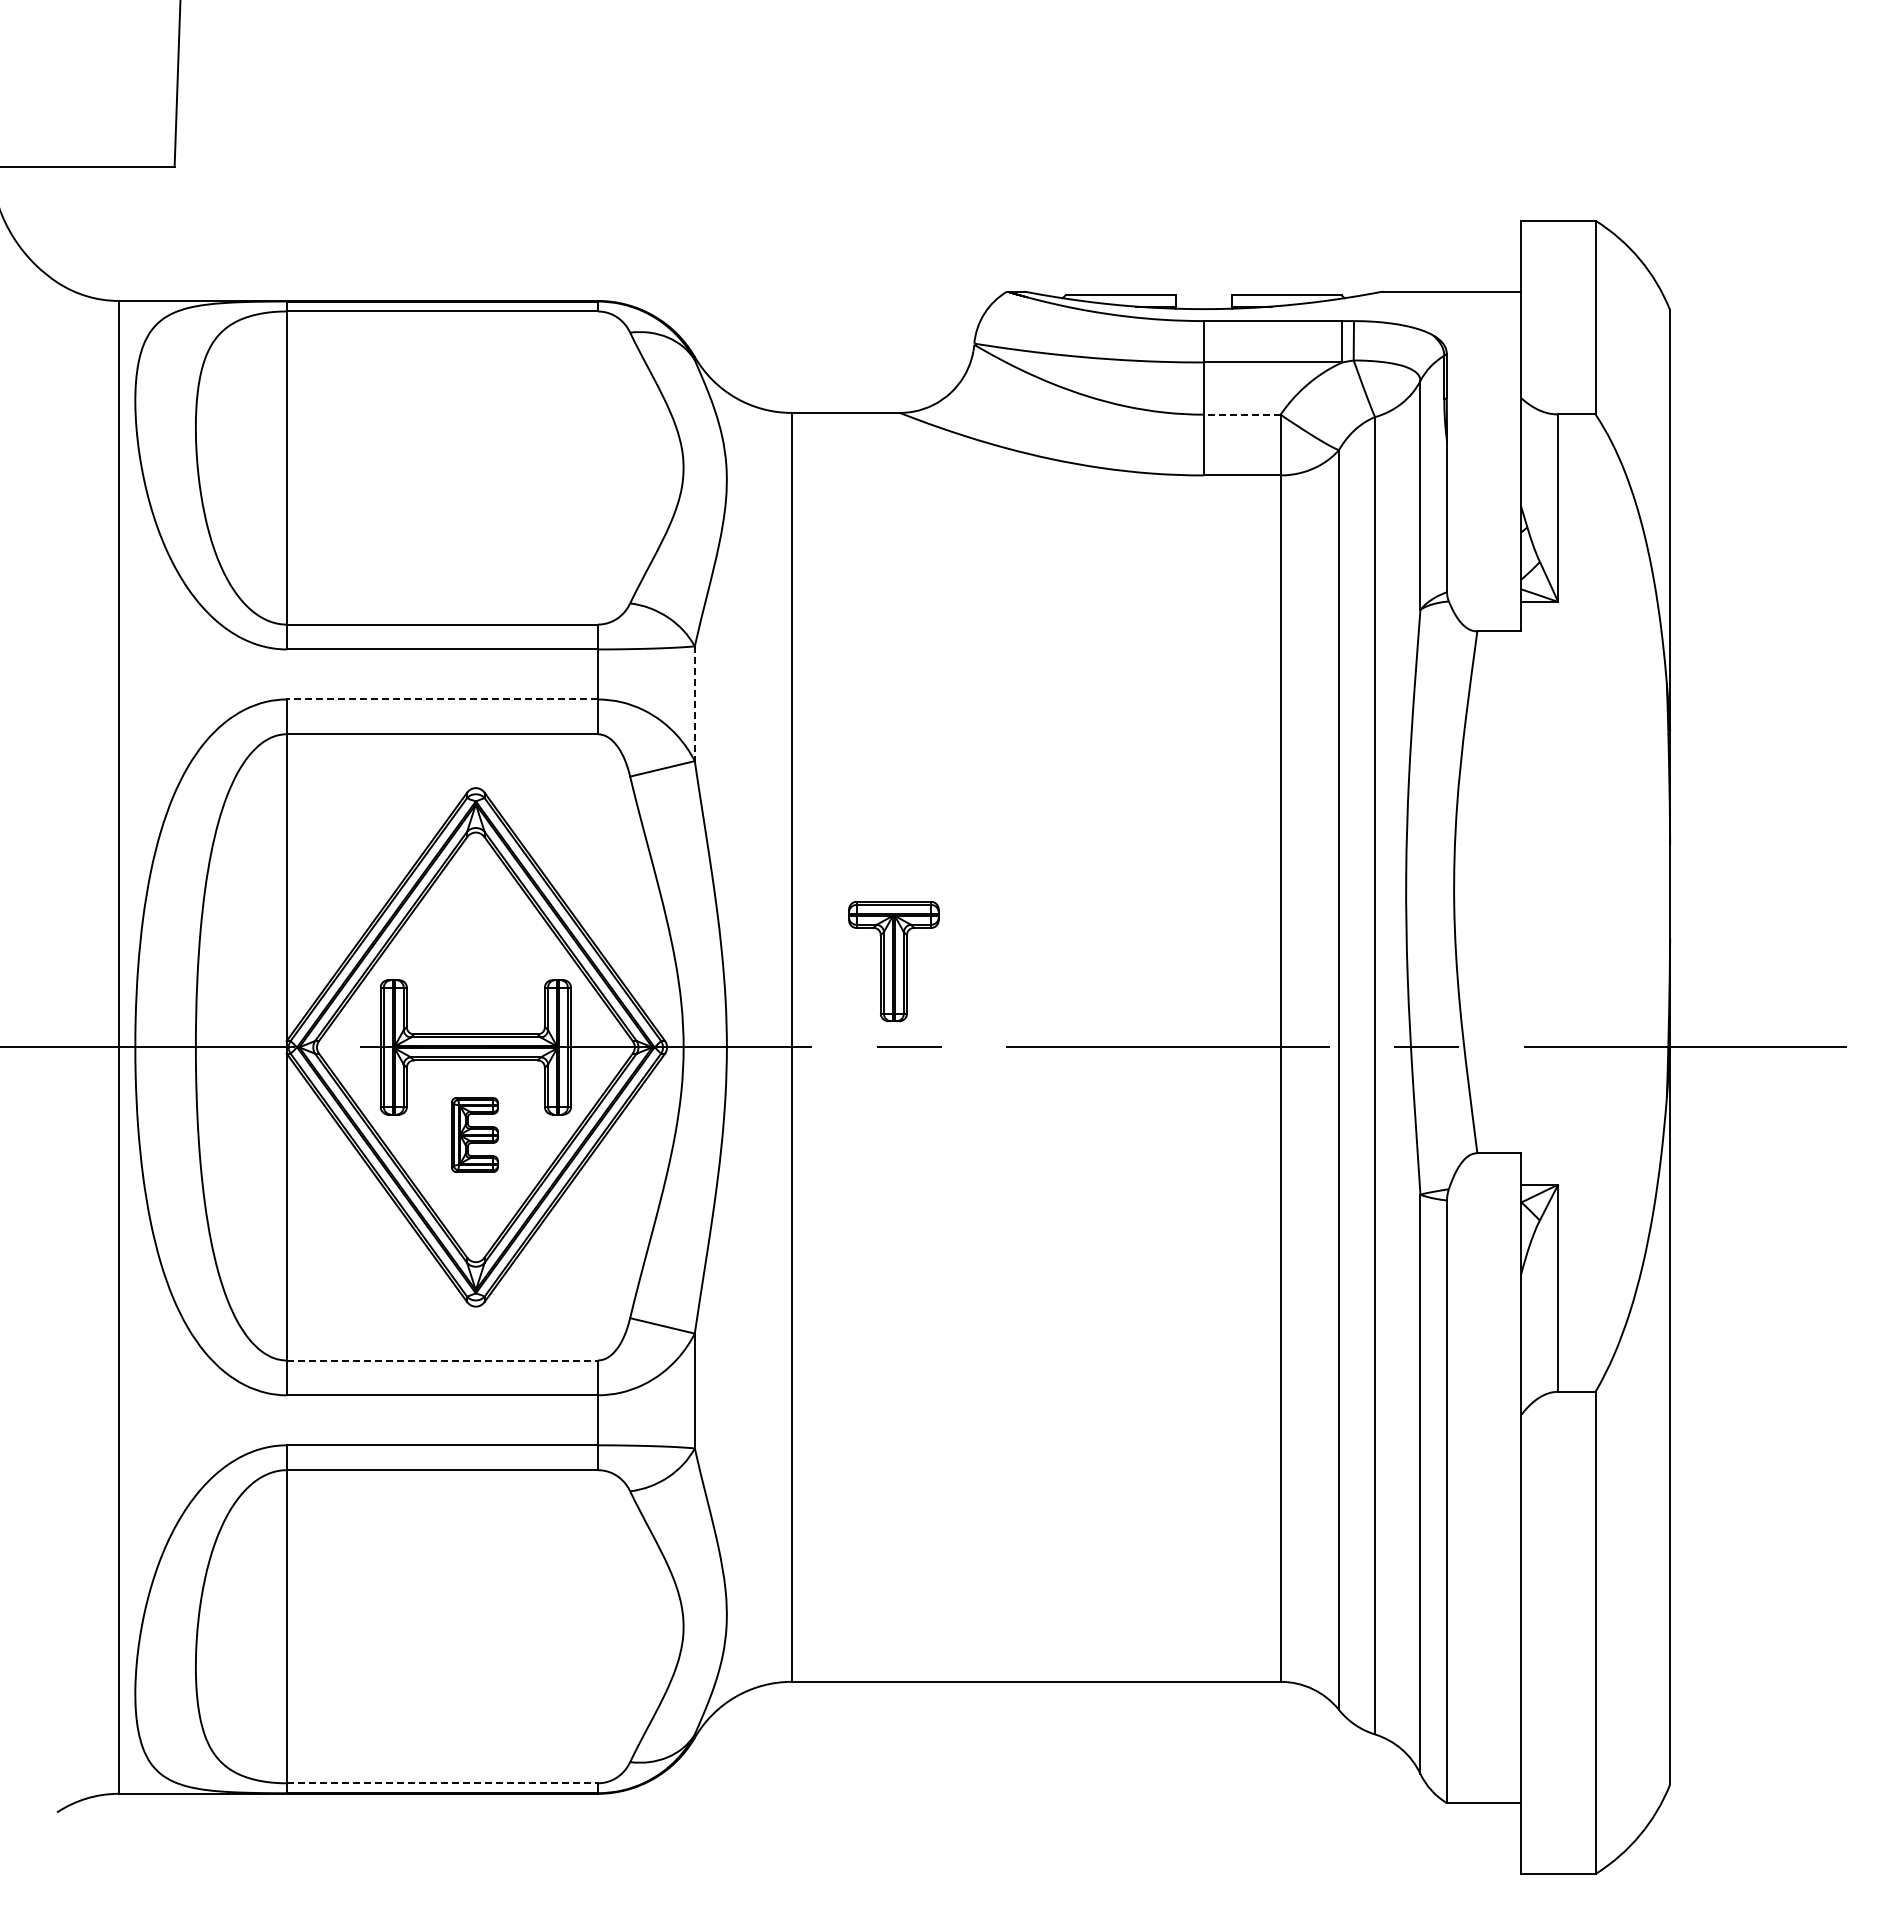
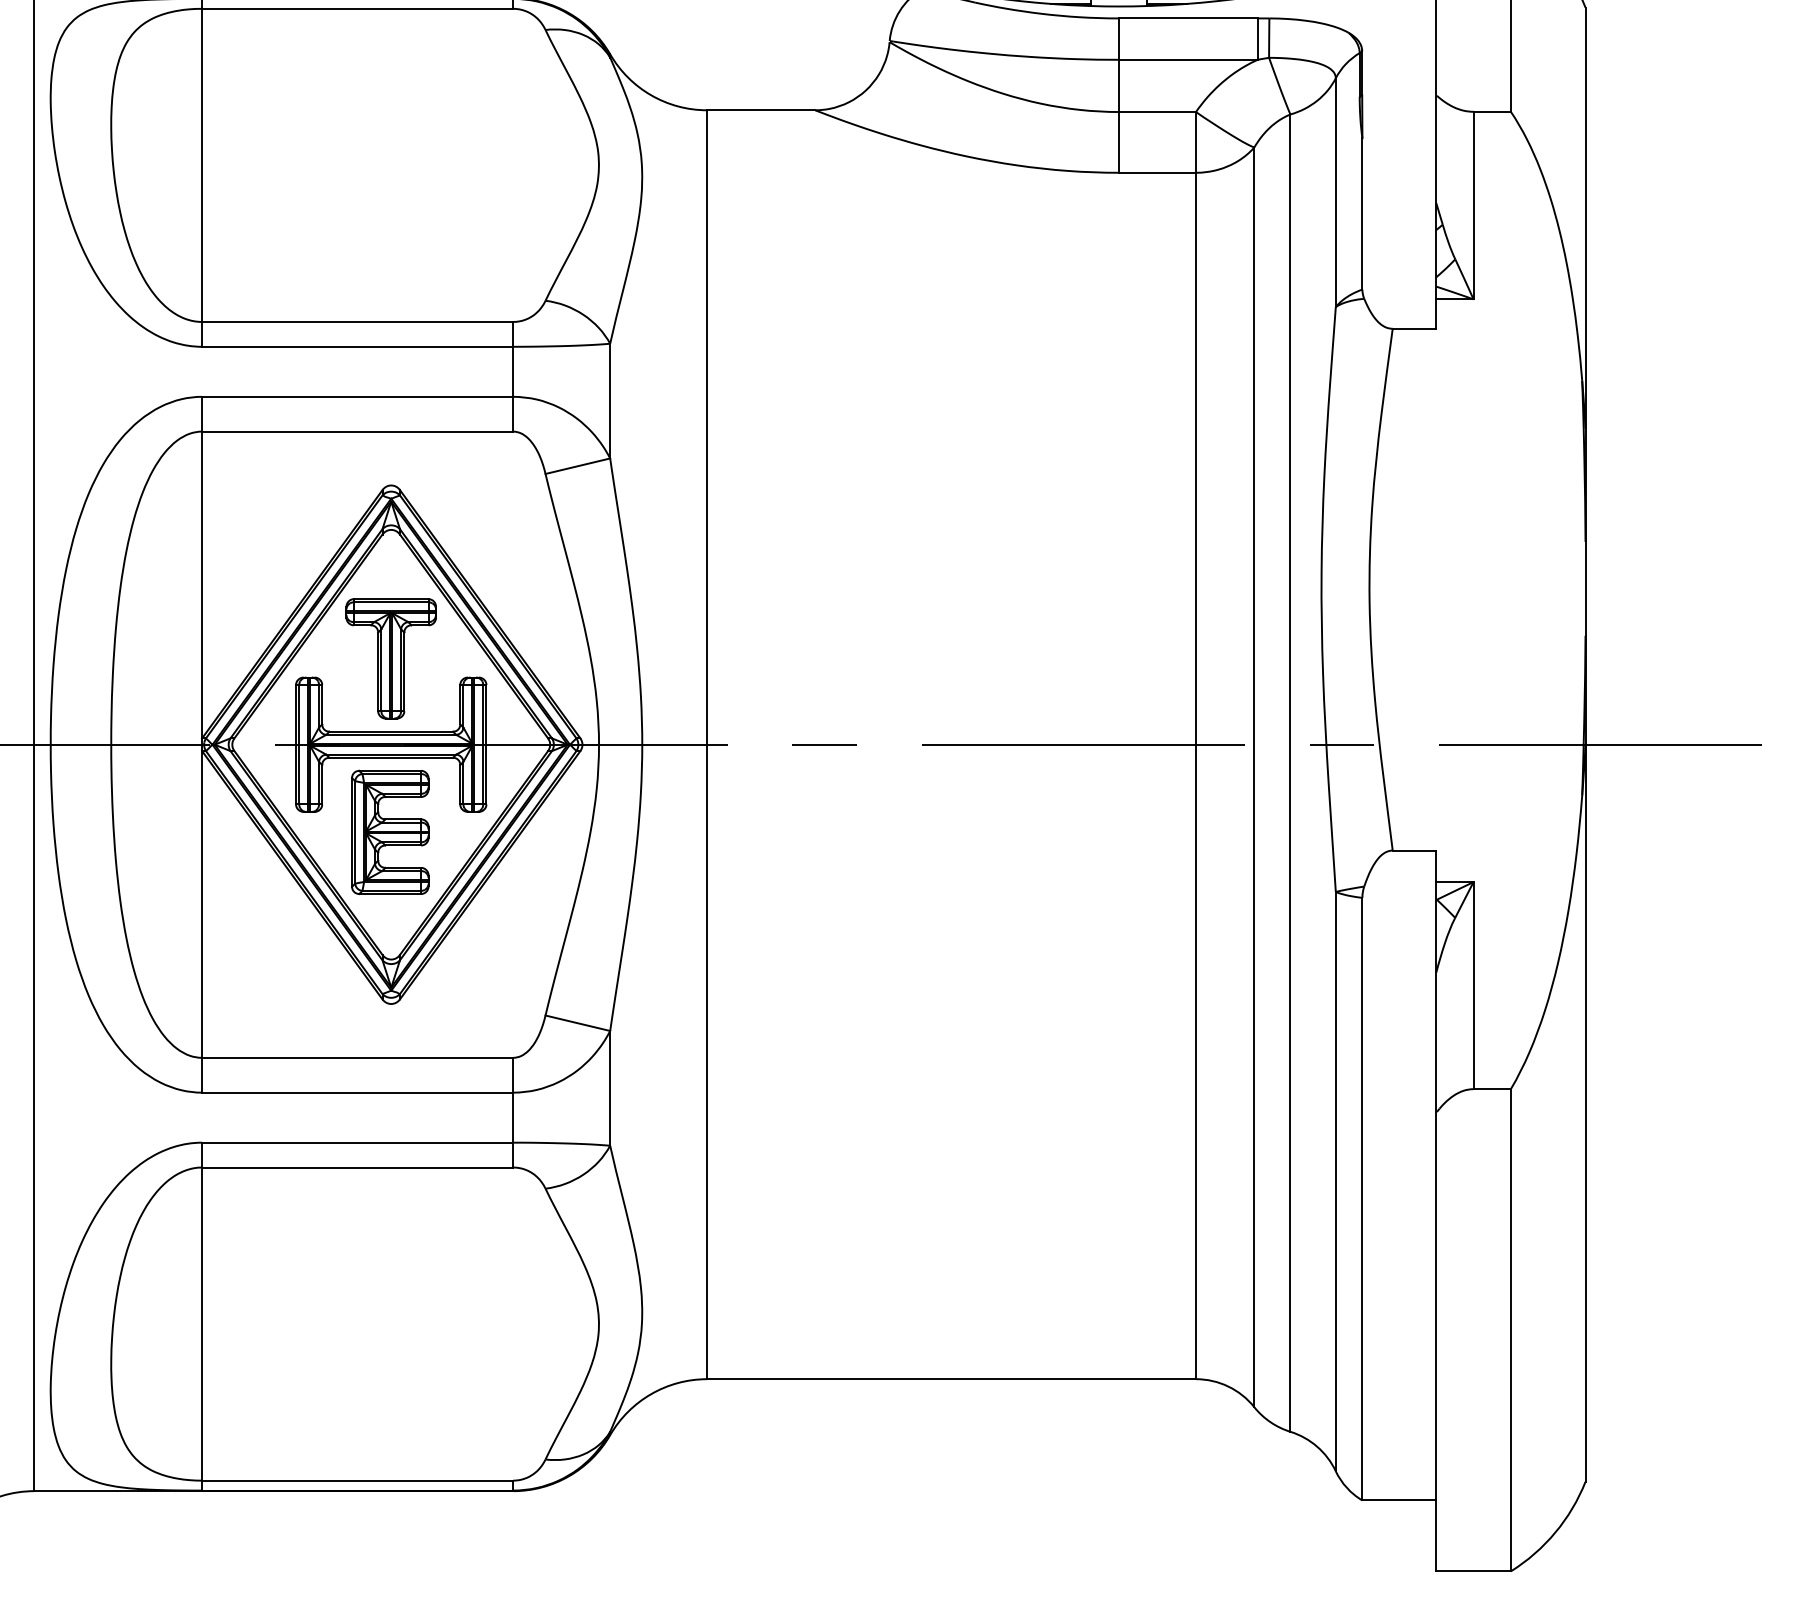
line: (1241, 414) -> (1156, 111), dashed -> solid
line: (442, 699) -> (357, 396), dashed -> solid
line: (694, 704) -> (609, 401), dashed -> solid
part: (893, 961) -> (390, 658), moved
part: (474, 1134) -> (389, 831), size x1.67
line: (442, 1360) -> (357, 1057), dashed -> solid
line: (442, 1783) -> (357, 1480), dashed -> solid

